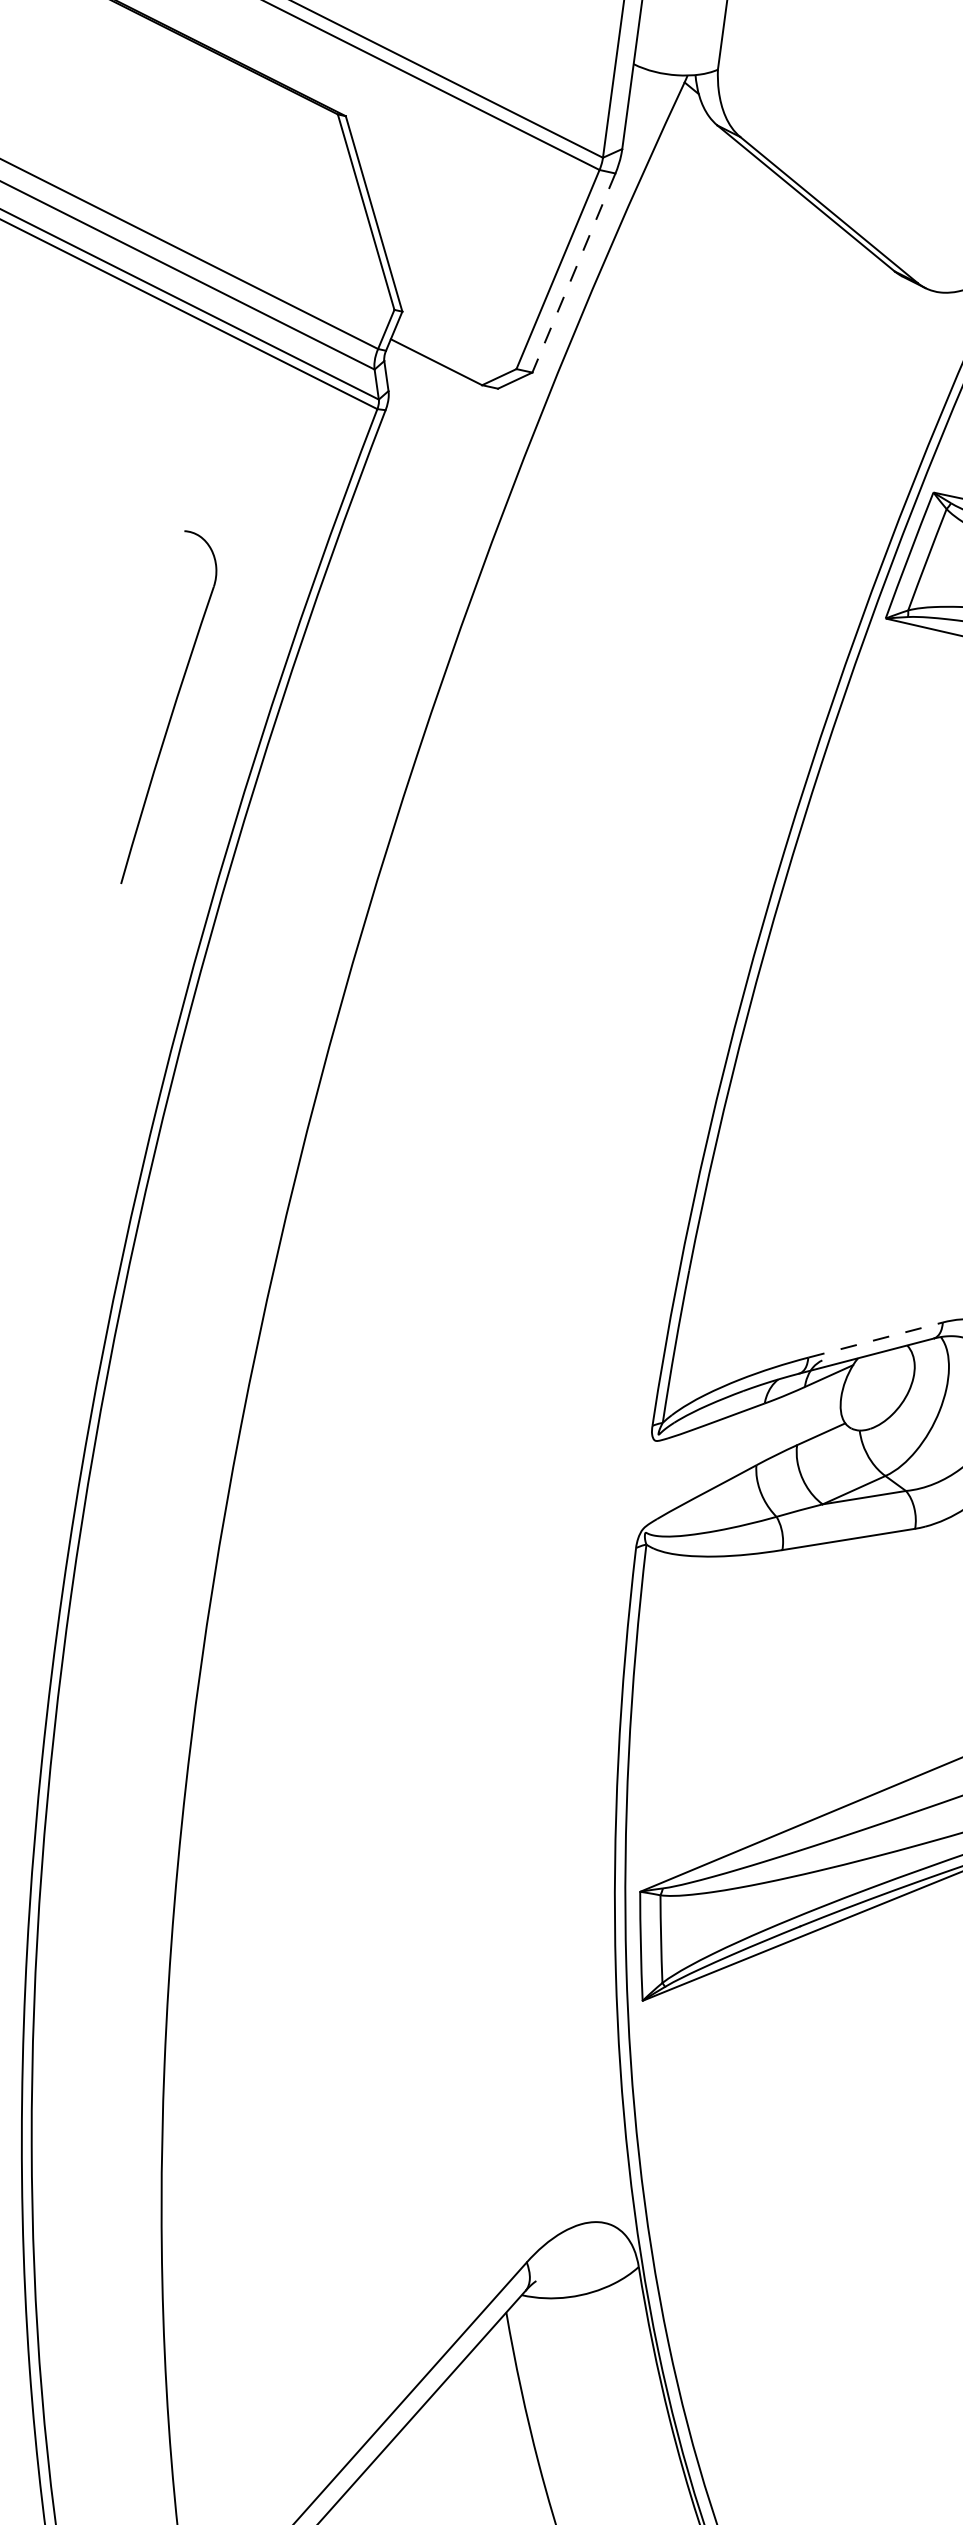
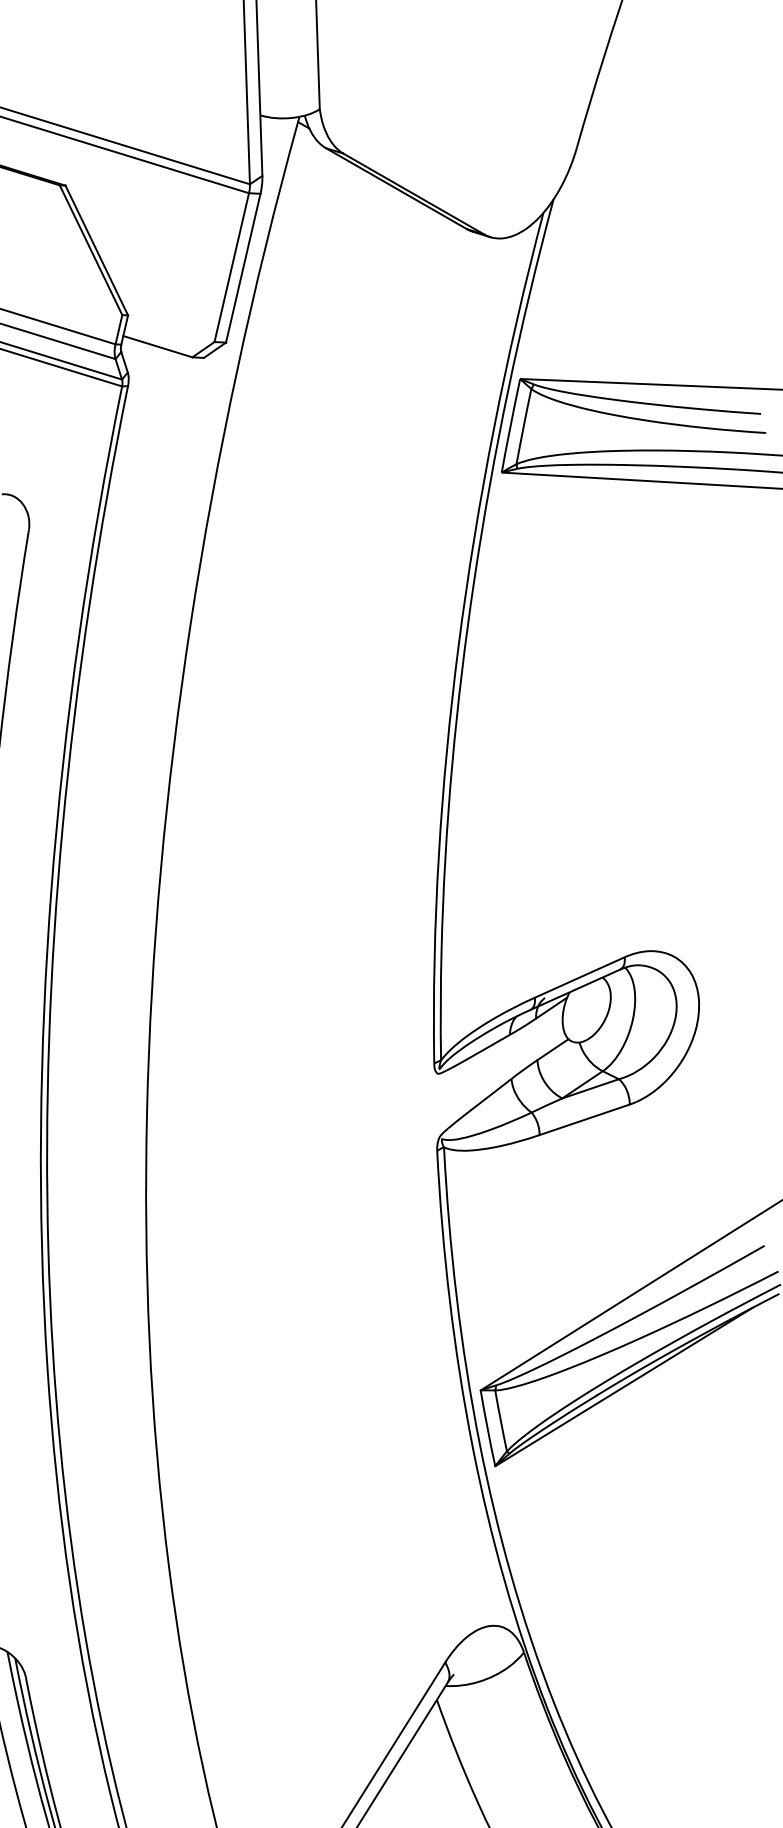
line: (574, 273) -> (243, 268), dashed -> solid
line: (876, 1340) -> (580, 977), dashed -> solid

